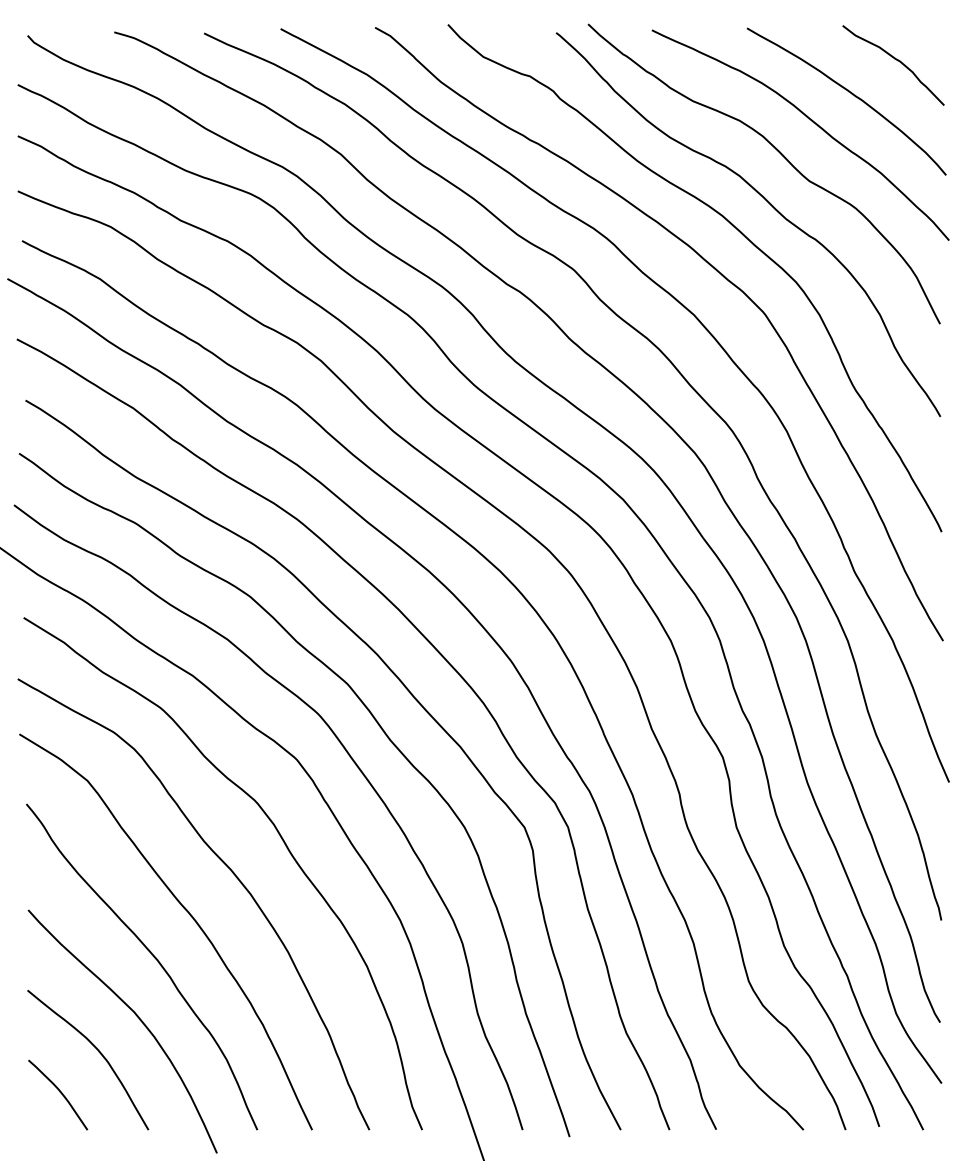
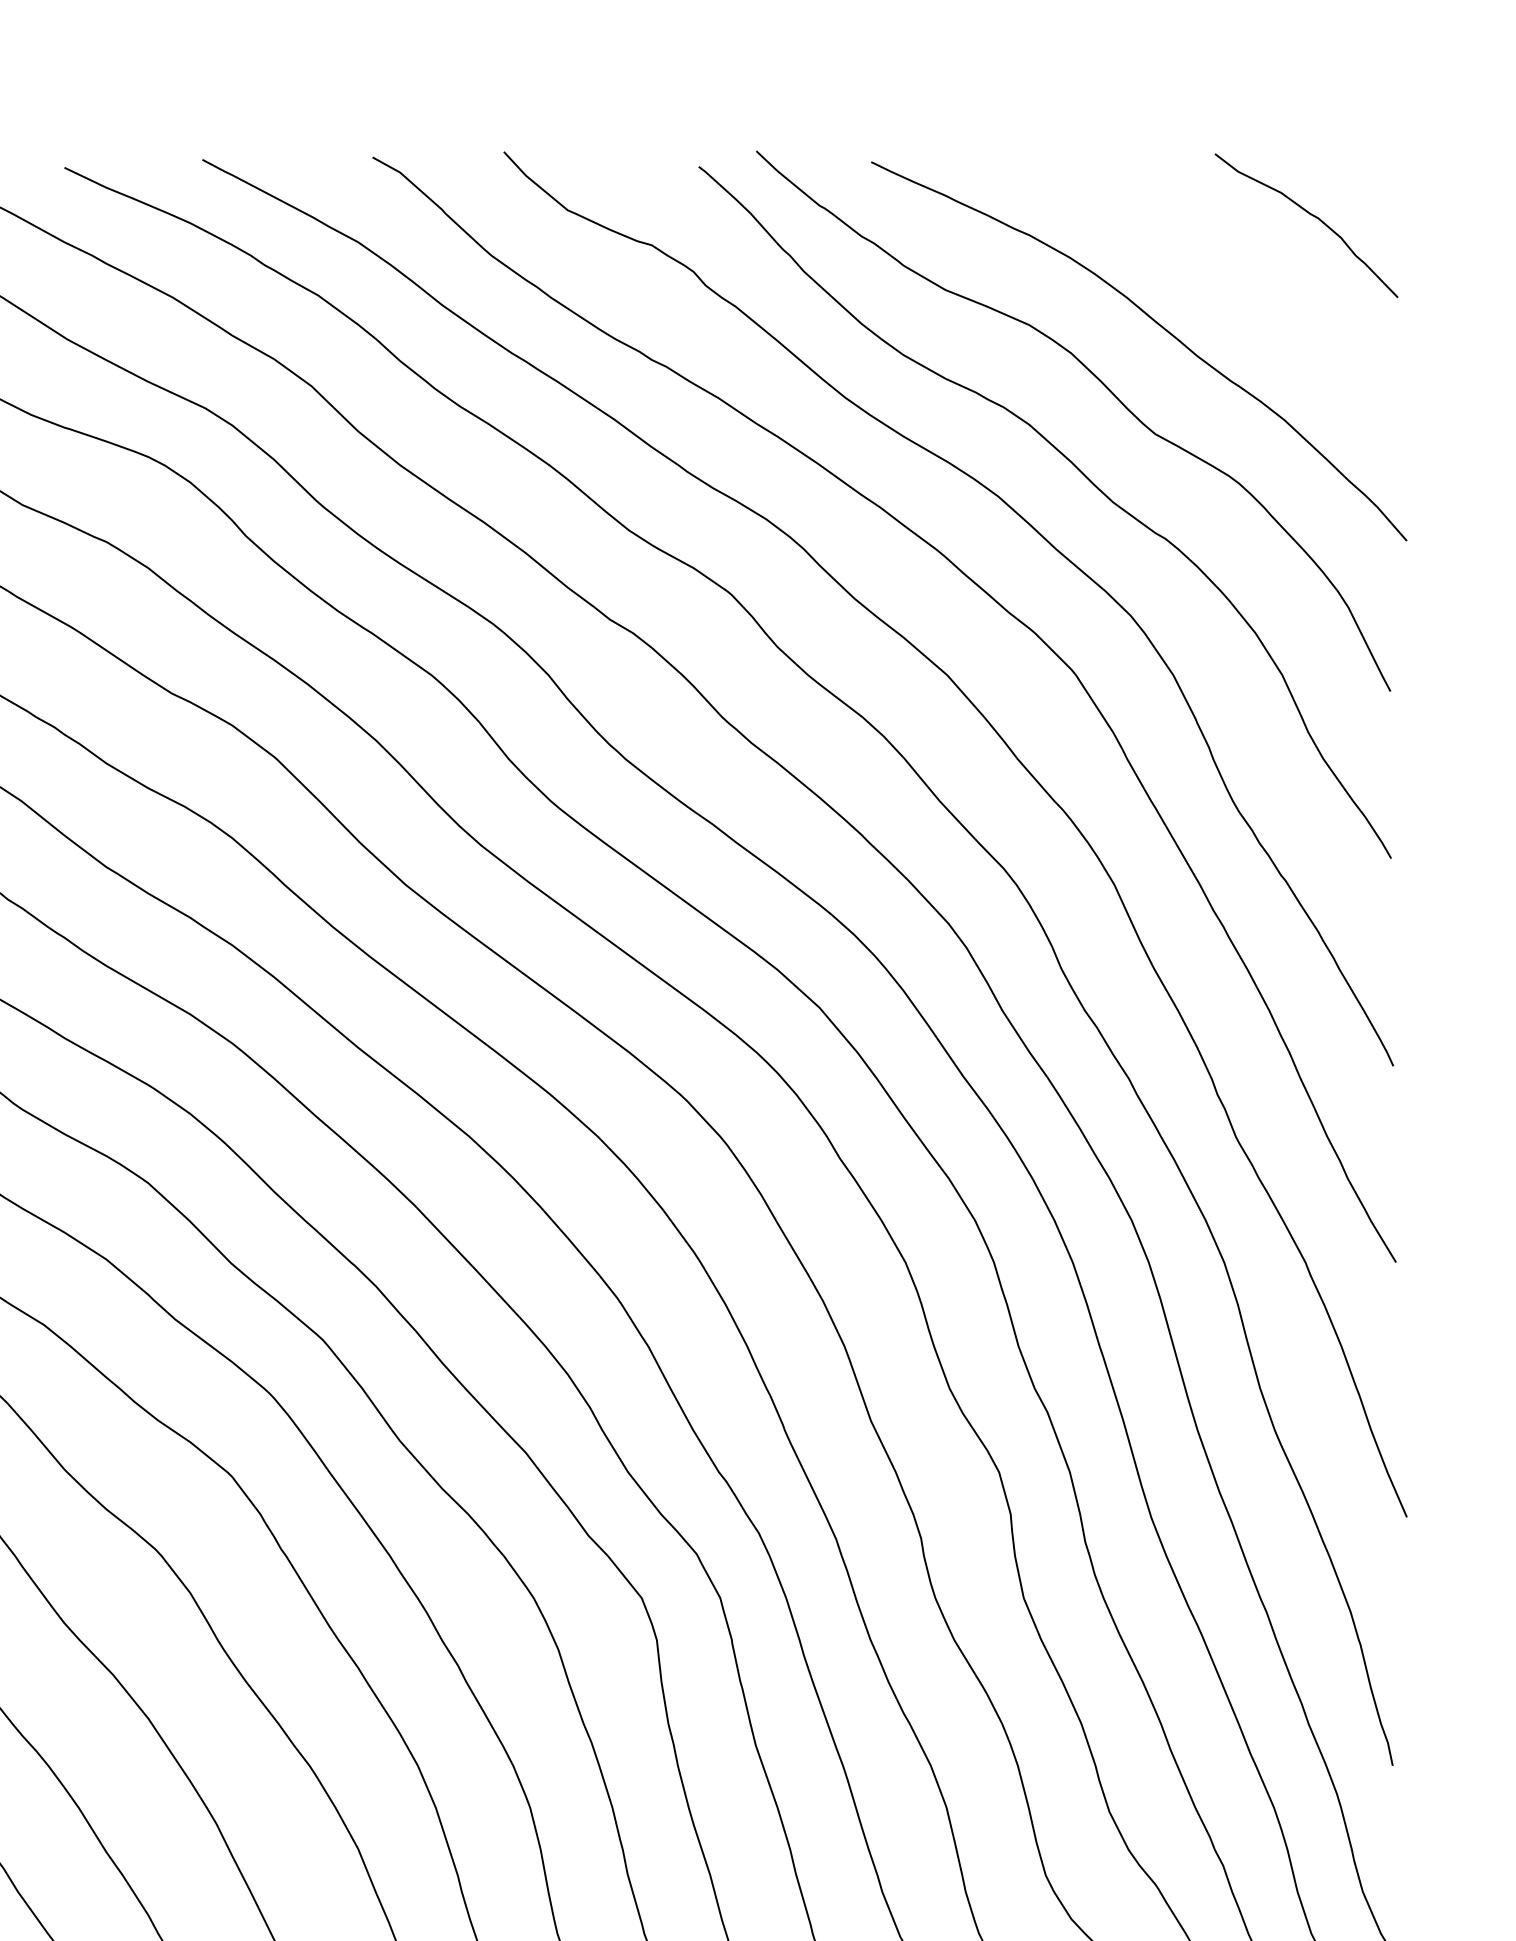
curve: (852, 95) -> (1232, 279), removed

